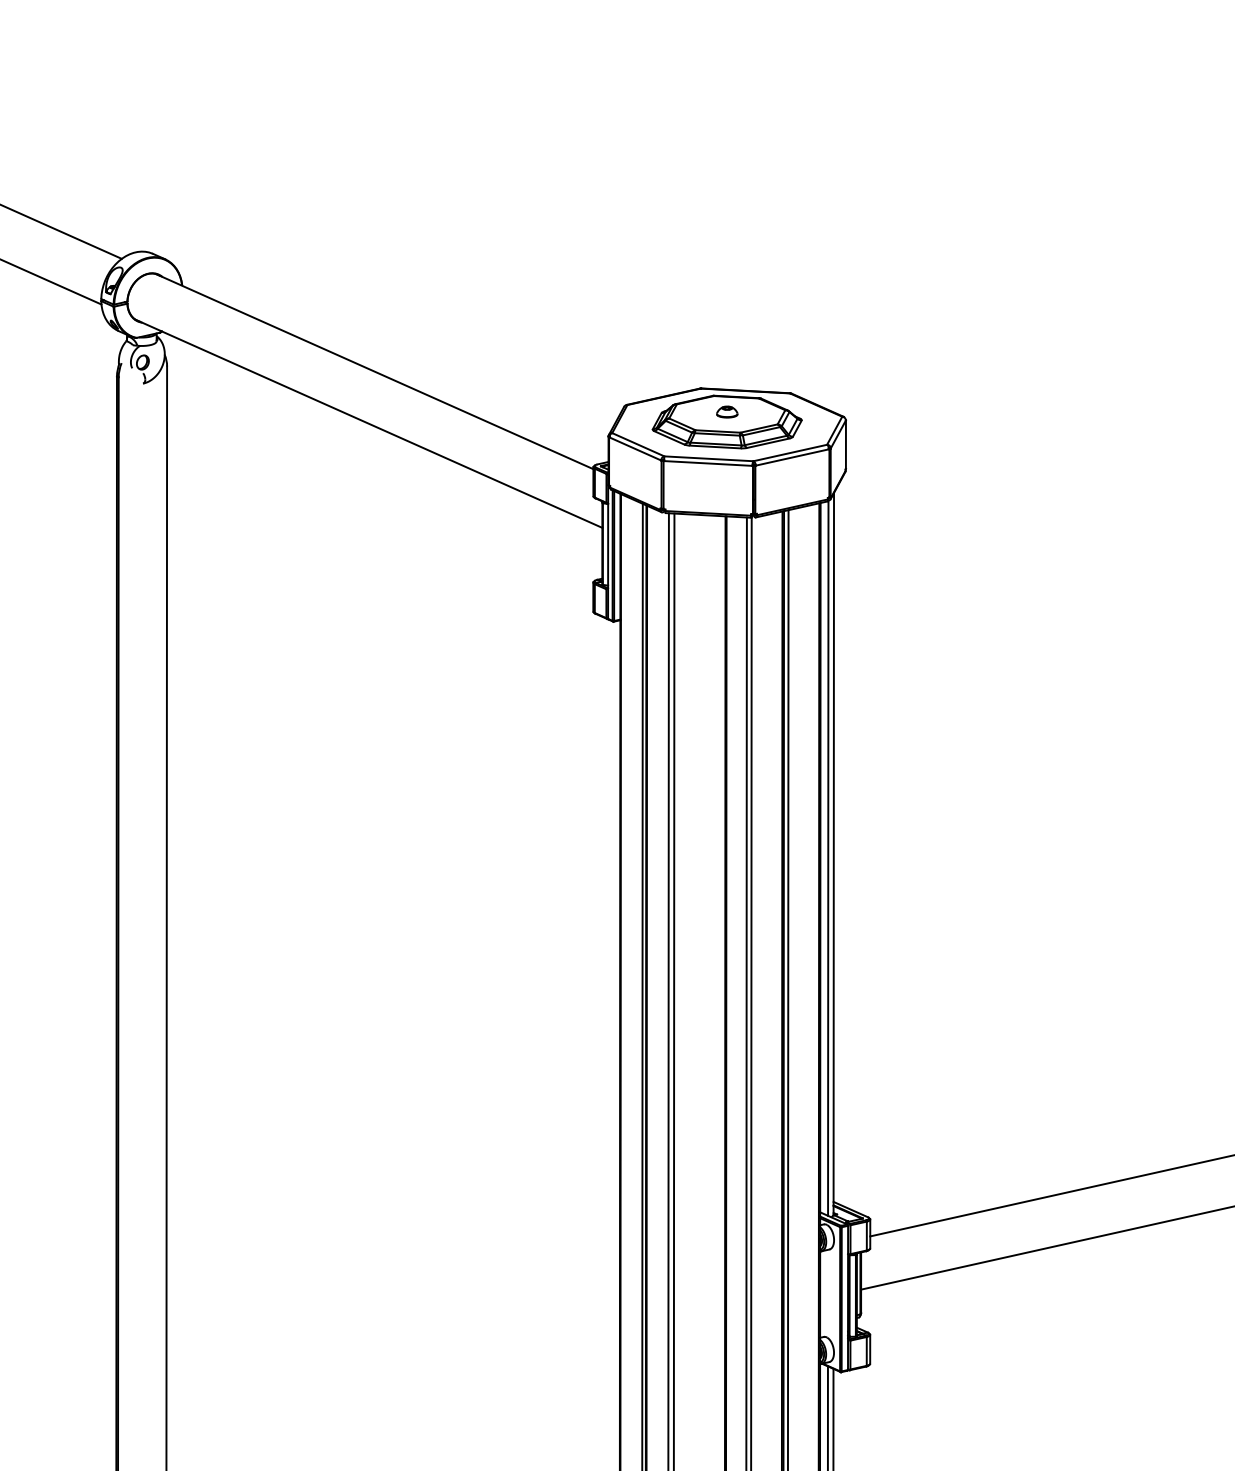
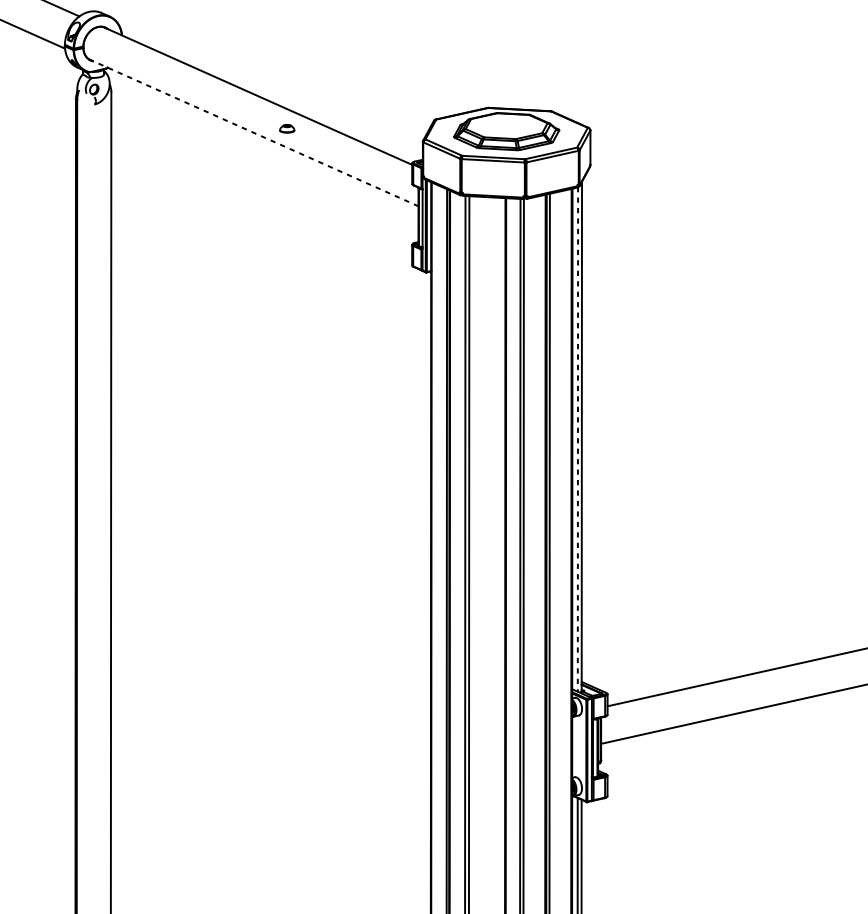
part: (727, 411) -> (287, 128), moved
line: (368, 423) -> (253, 132), solid -> dashed
line: (828, 858) -> (578, 439), solid -> dashed

